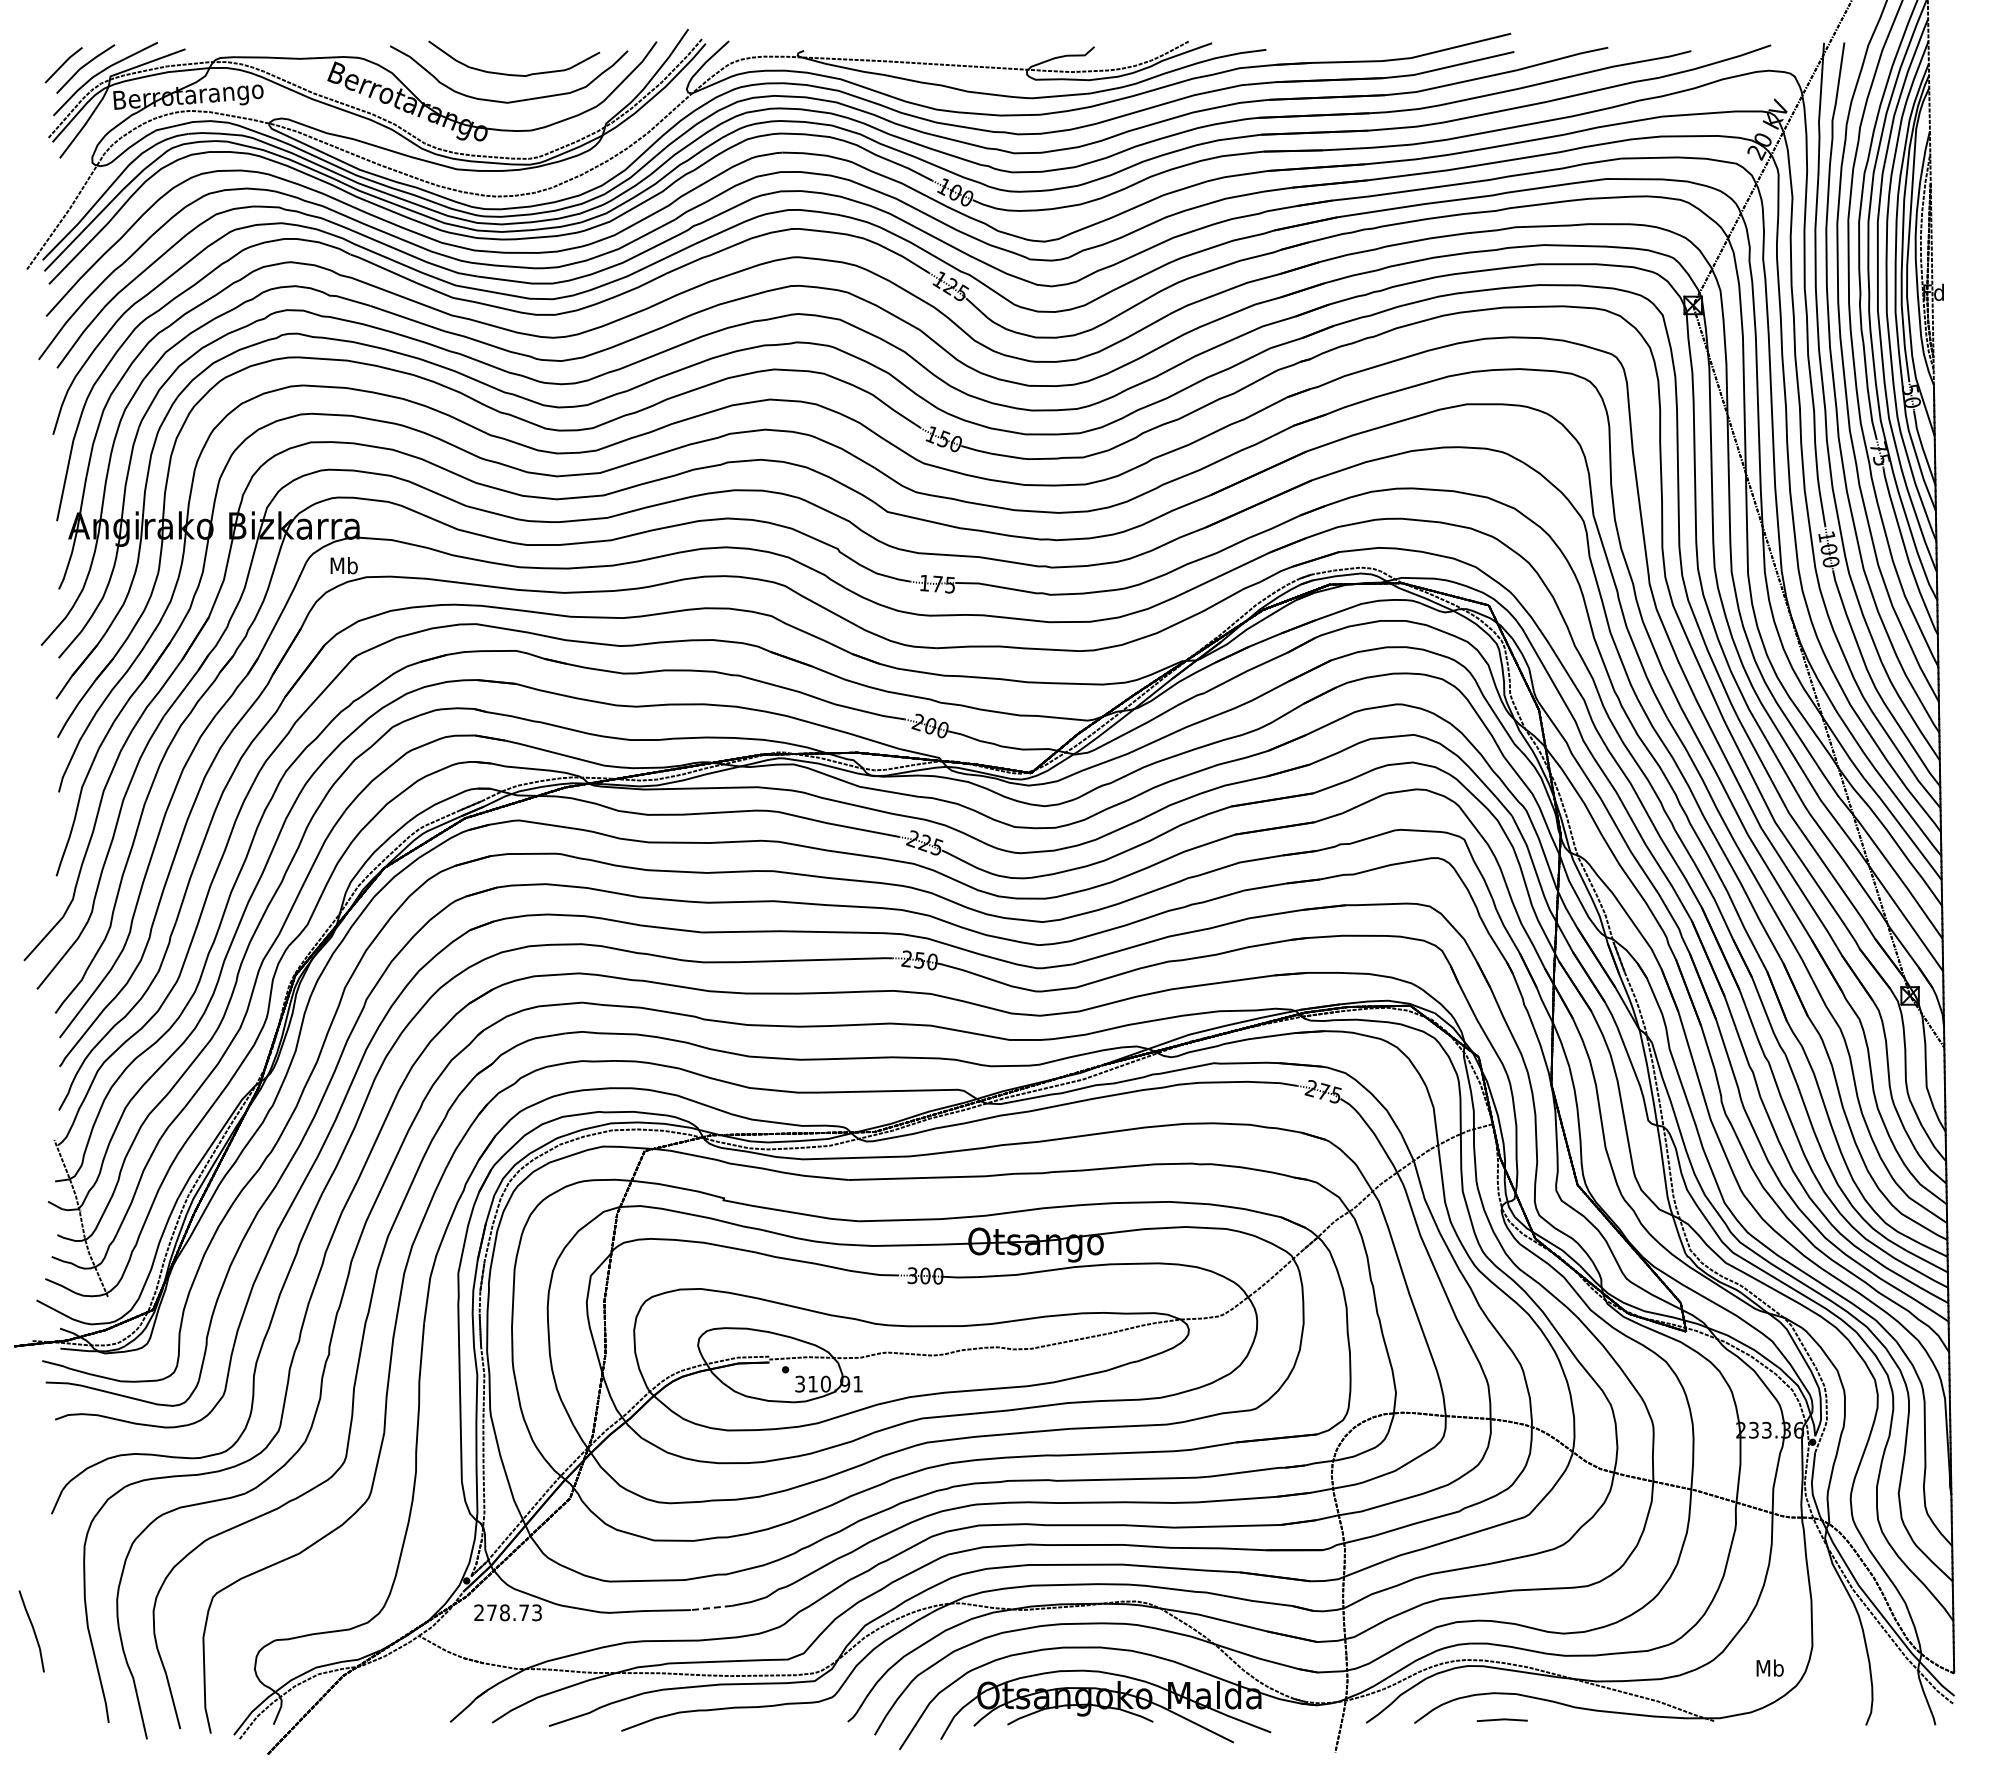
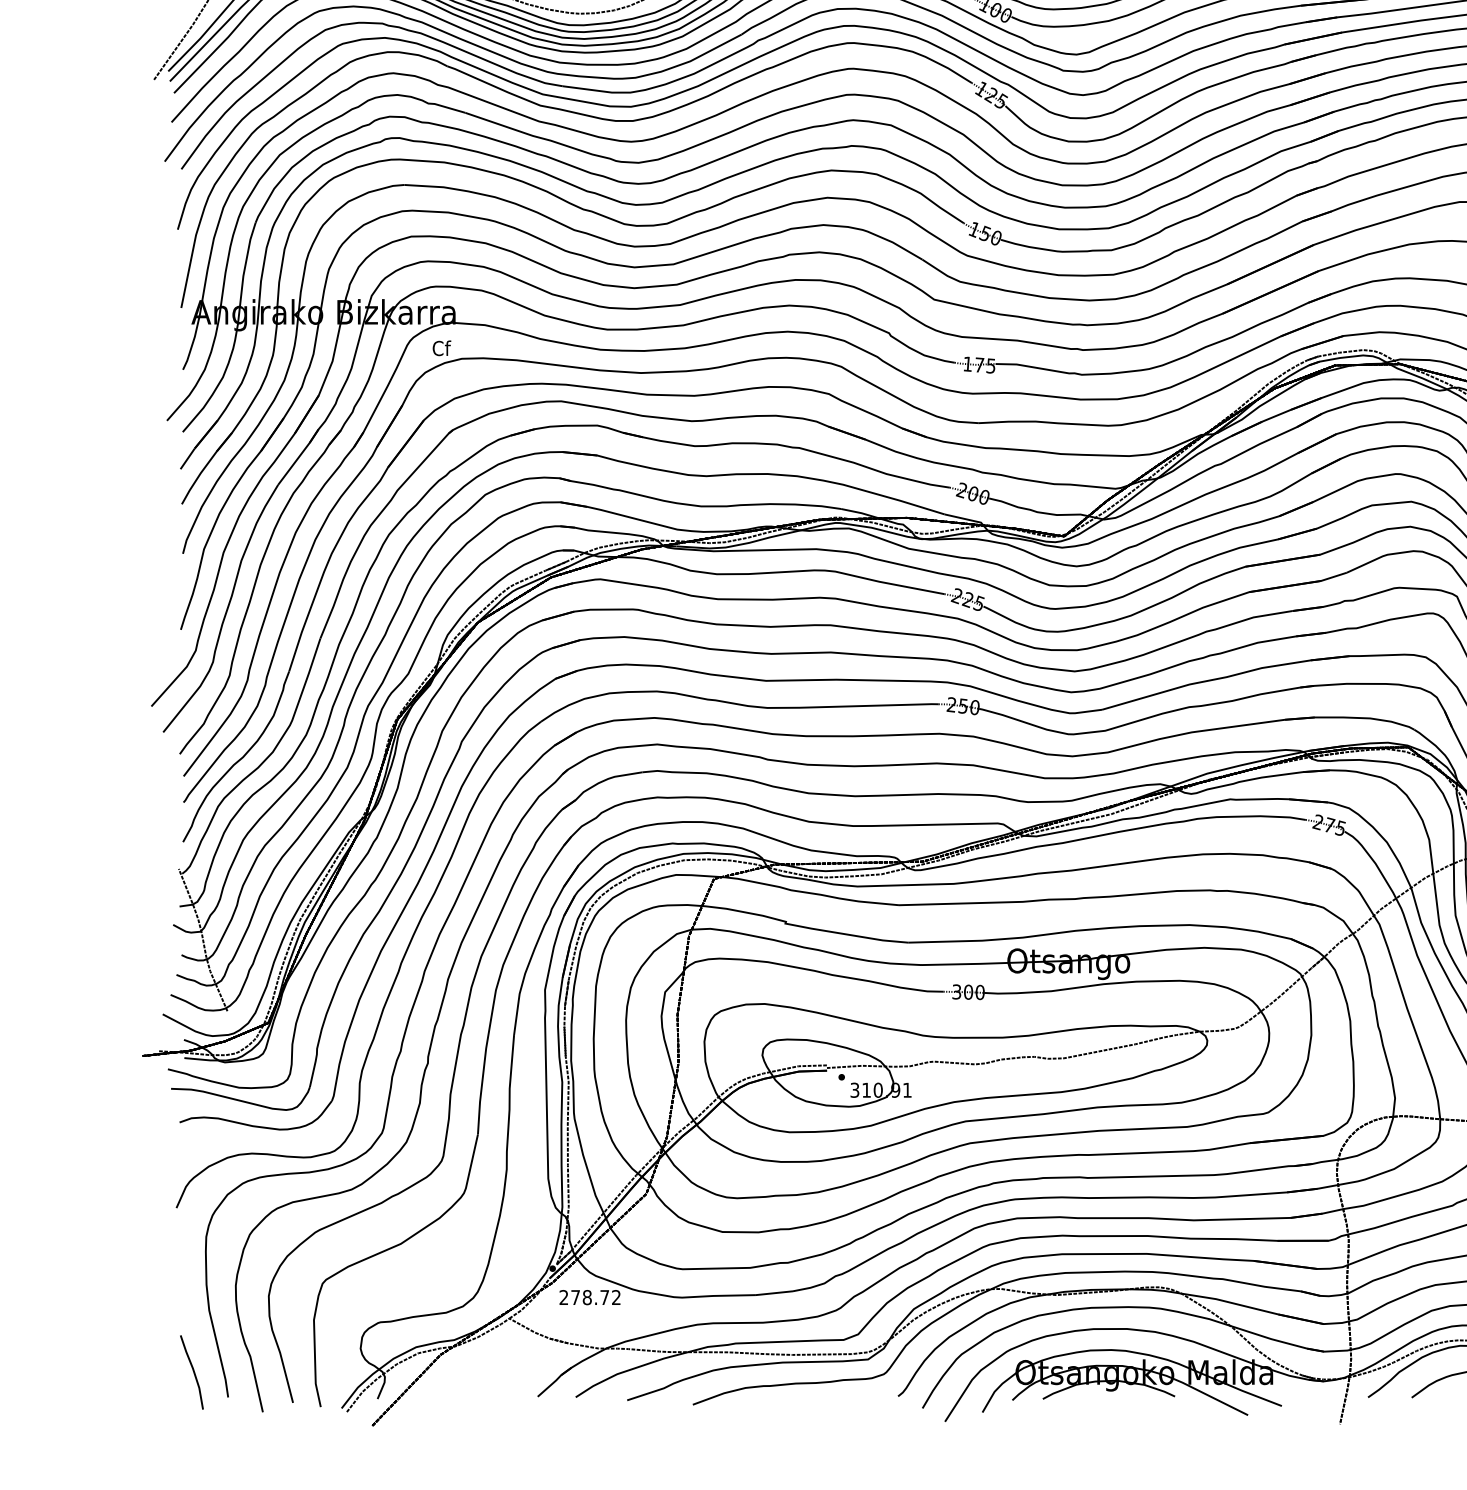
text: (343, 565) -> (440, 348), Mb -> Cf
line: (711, 1608) -> (774, 1293), dashed -> solid
text: (536, 1612) -> (615, 1297), 278.73 -> 278.72
line: (33, 1631) -> (193, 1372), moved

